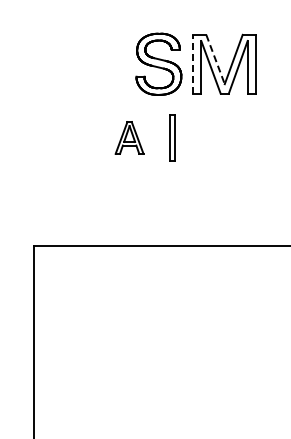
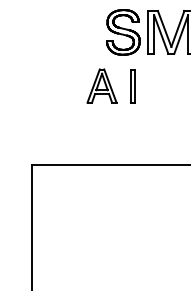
line: (215, 60) -> (164, 29), dashed -> solid
line: (193, 63) -> (148, 31), dashed -> solid
part: (129, 137) -> (101, 85), size x1.43

